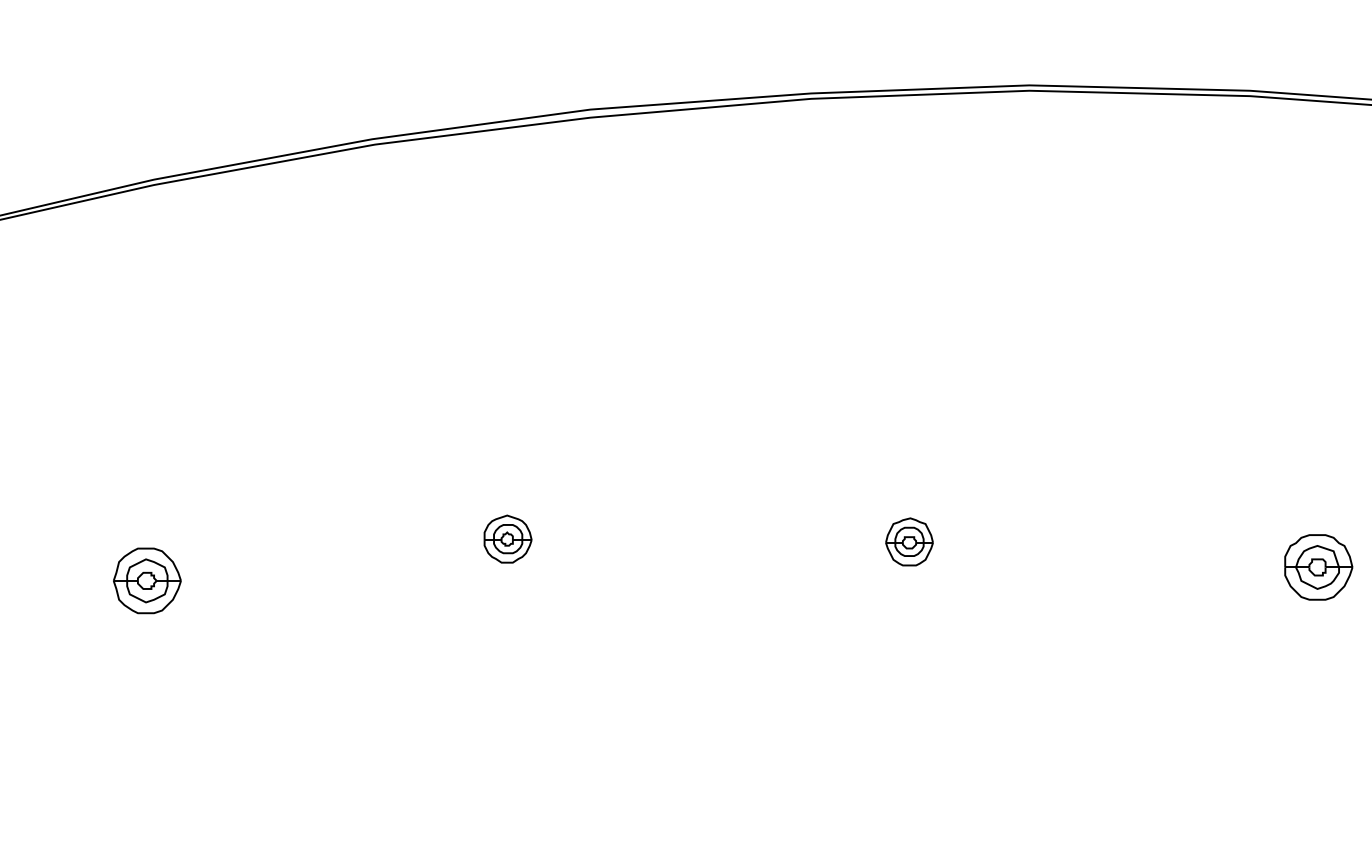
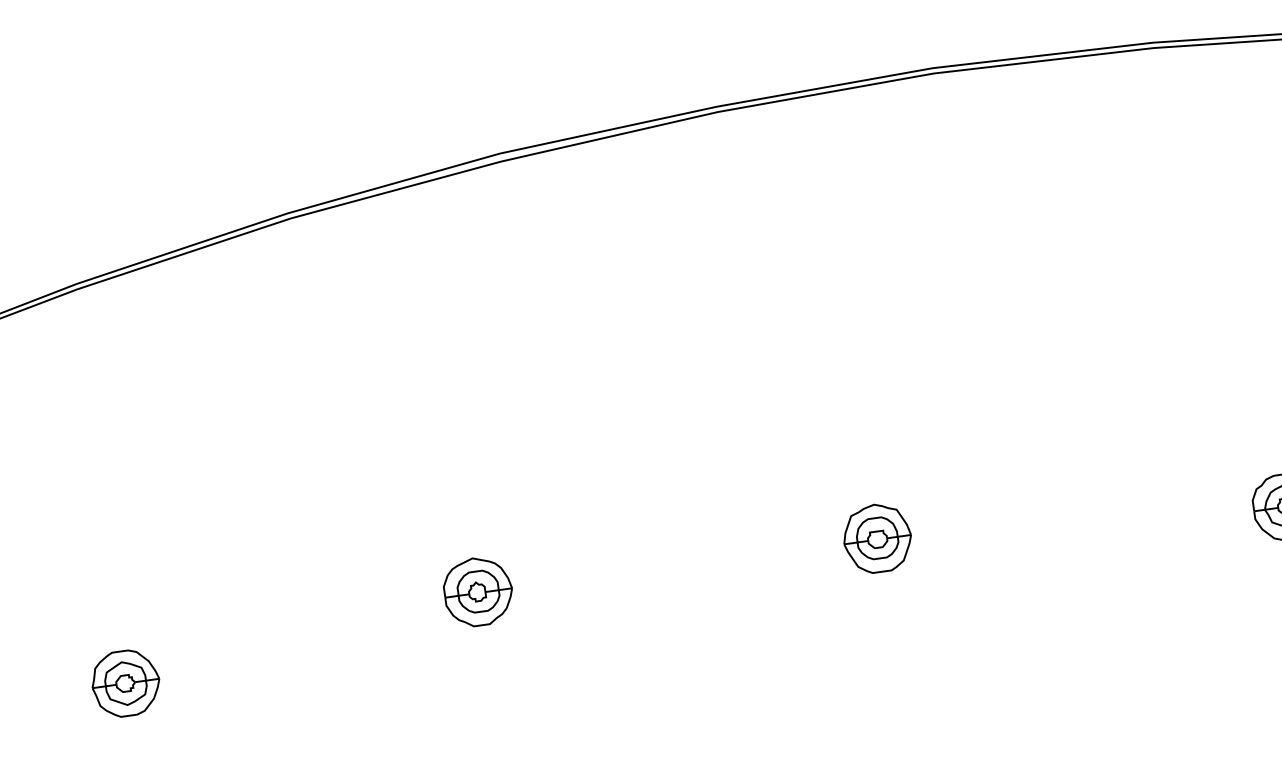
part: (507, 538) -> (477, 591), size x1.43
part: (909, 541) -> (877, 537), size x1.43

